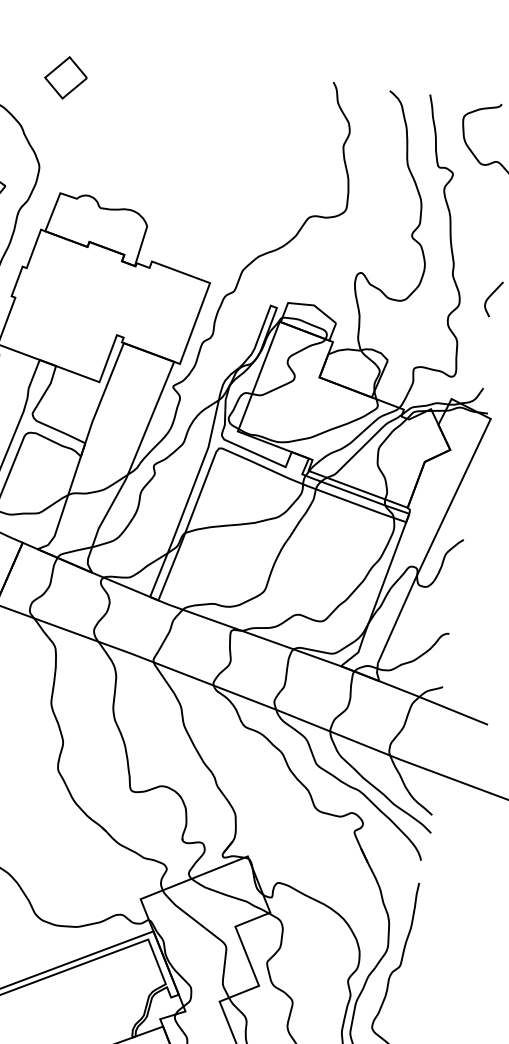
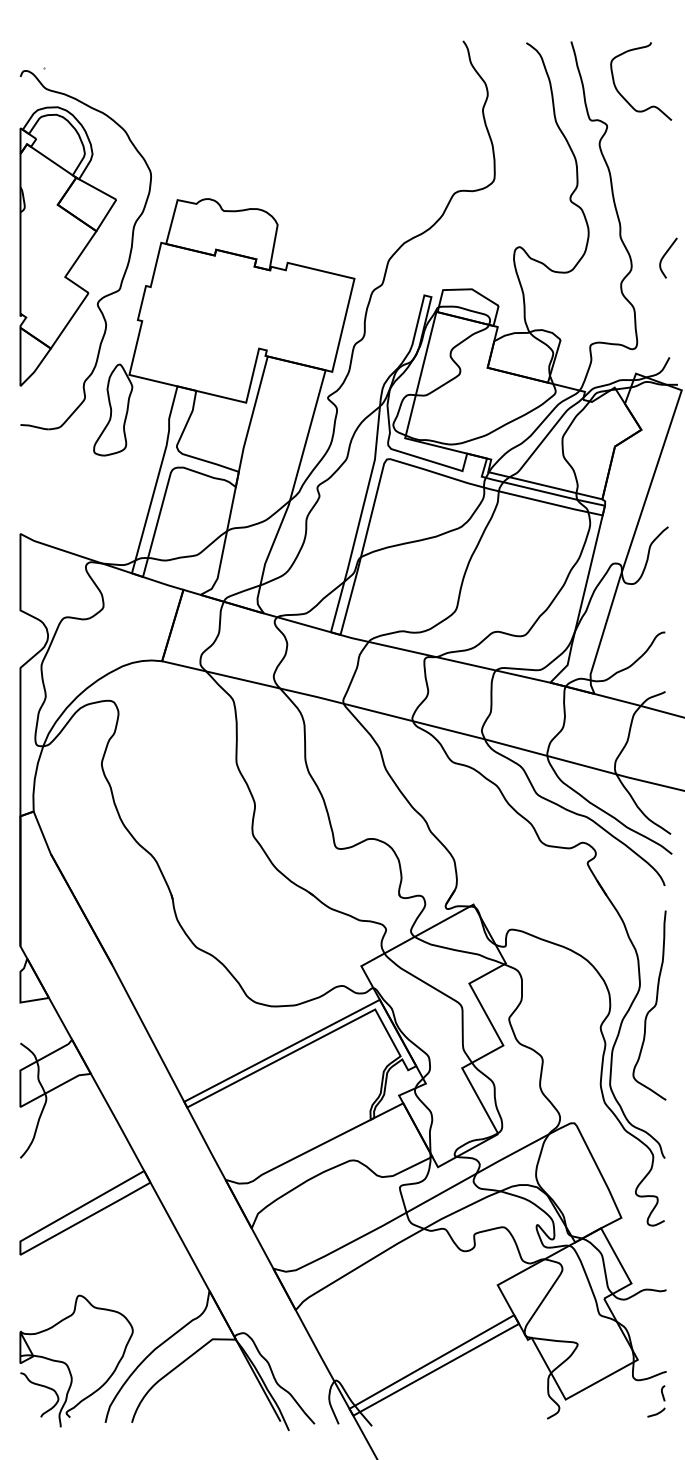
part: (65, 77) -> (167, 72), removed

